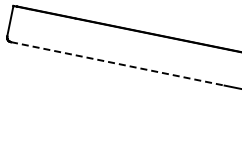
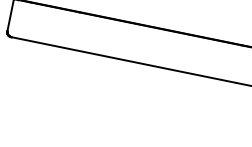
line: (117, 63) -> (123, 59), dashed -> solid

